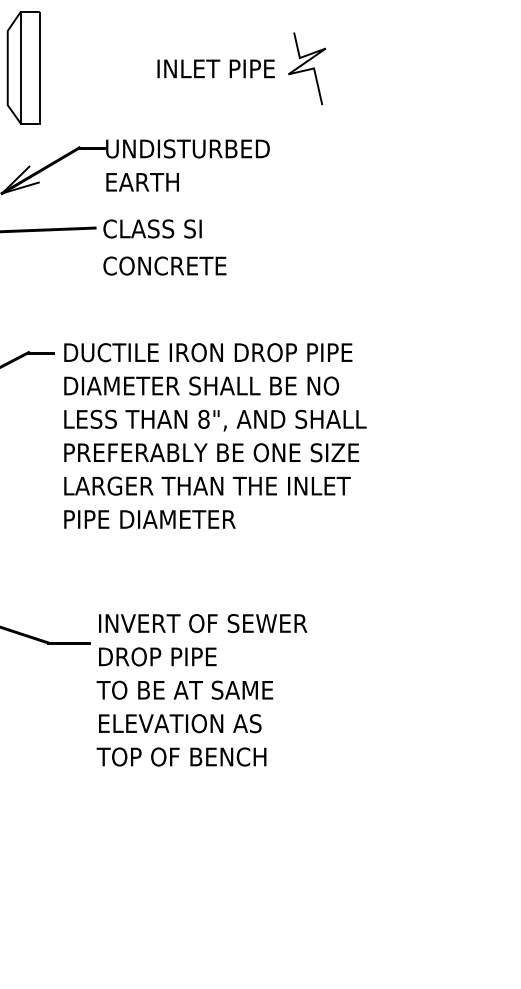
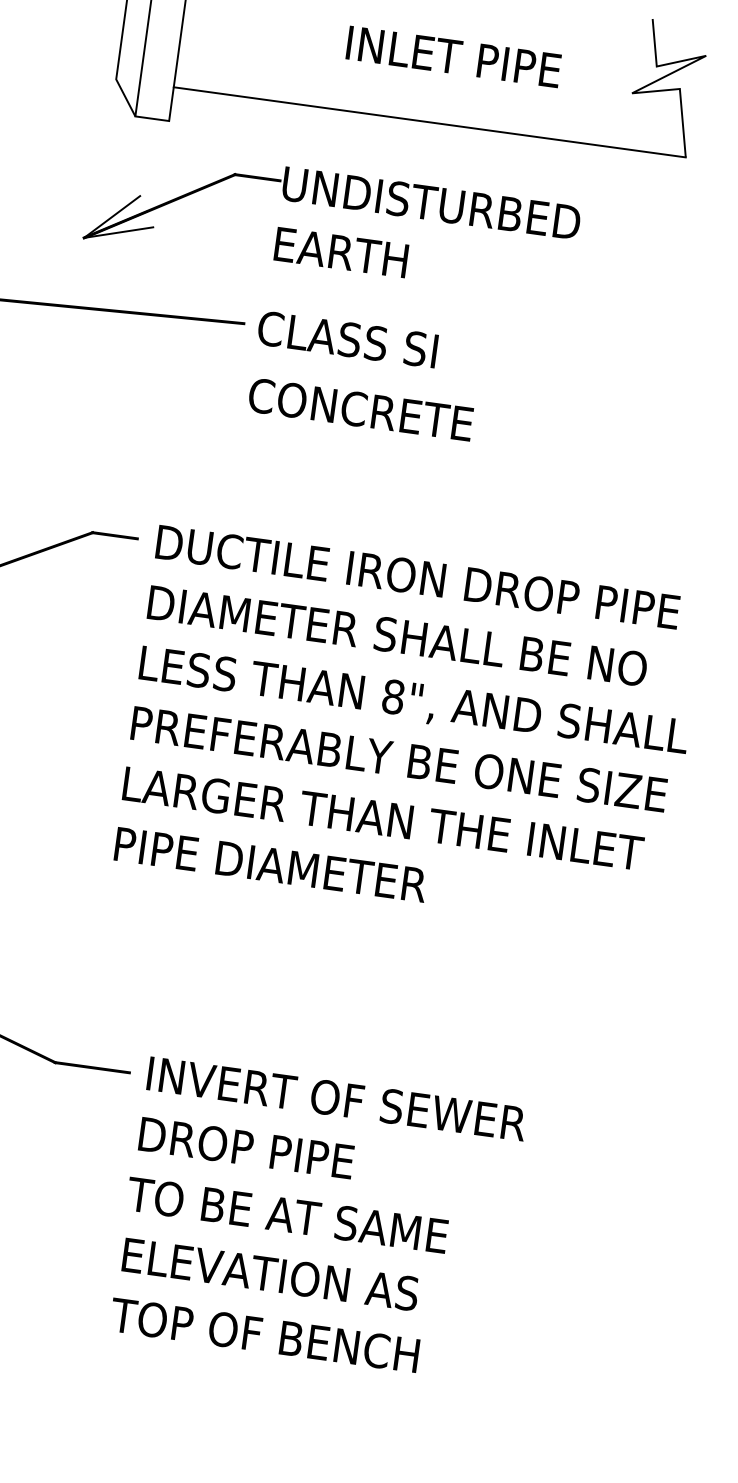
text: (215, 68) -> (452, 56), moved
line: (180, 105) -> (428, 122), added
text: (201, 690) -> (317, 1219), moved

